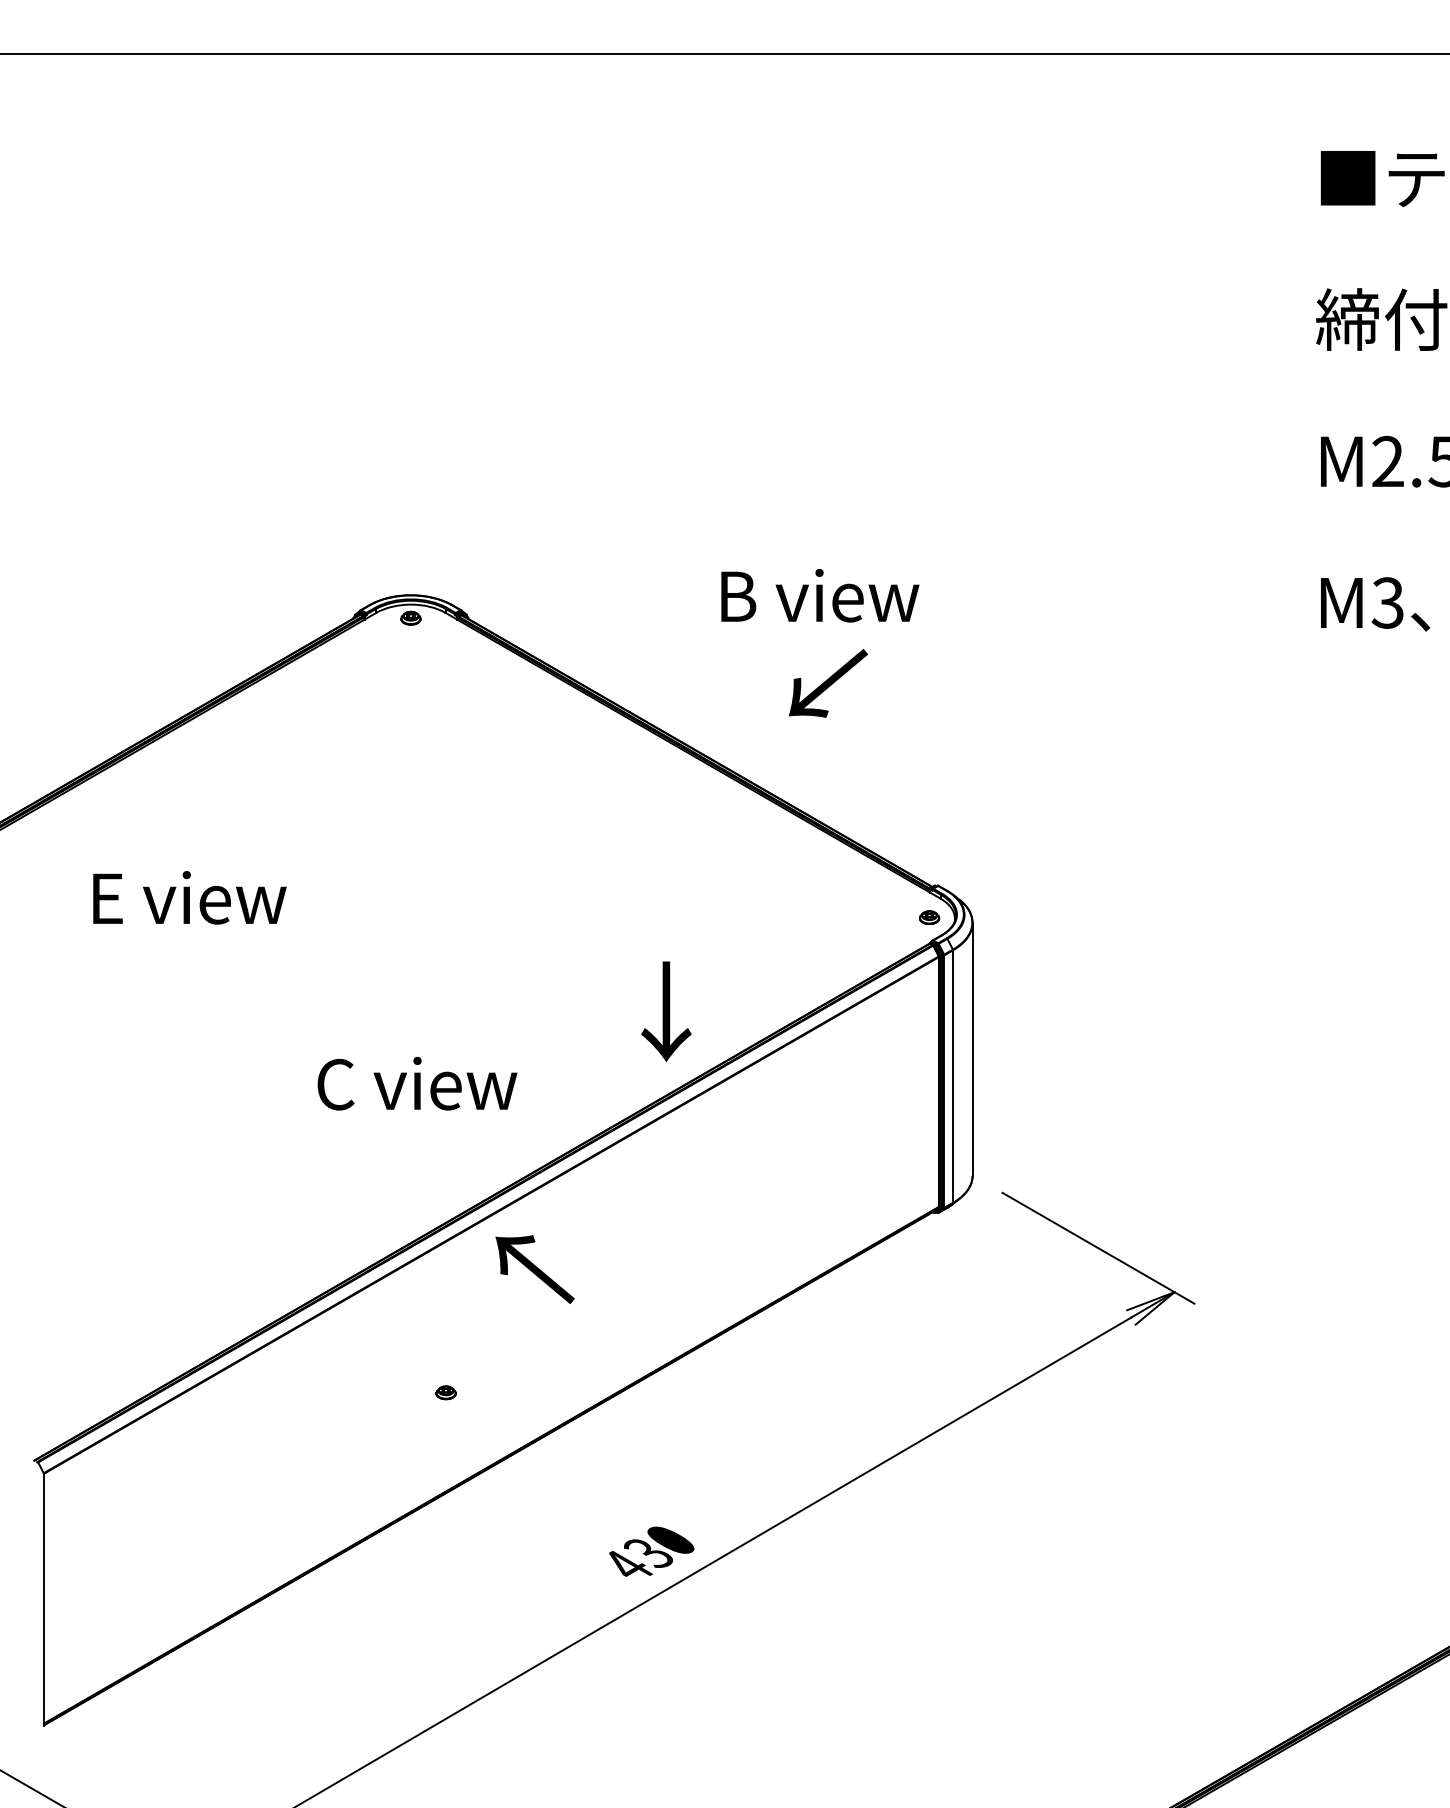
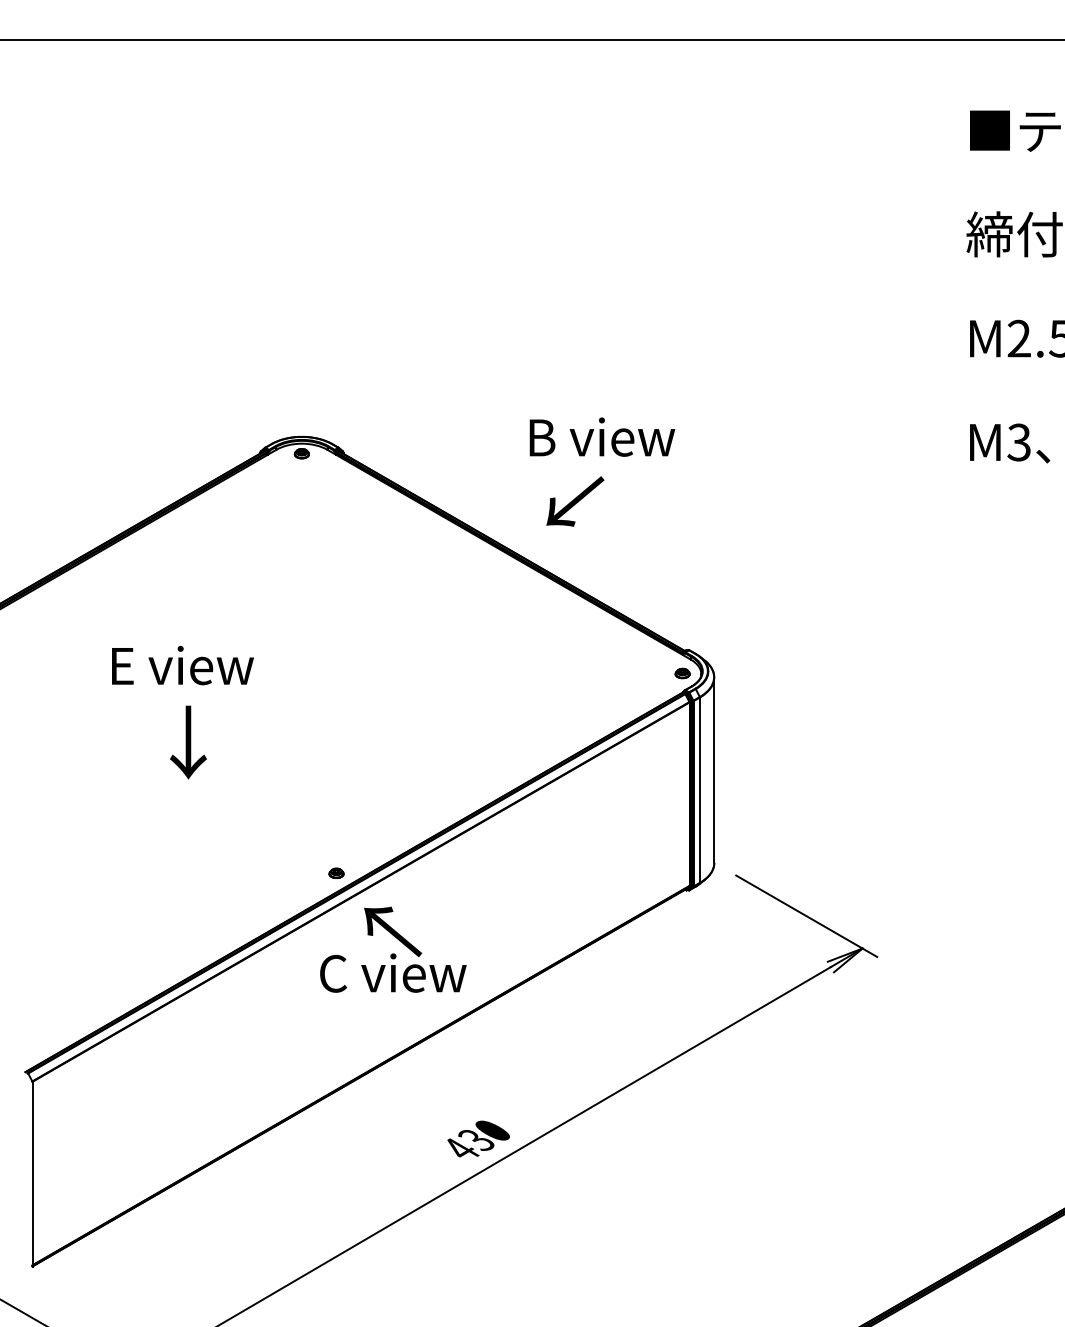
text: (827, 683) -> (574, 501), moved
text: (189, 897) -> (182, 665), moved
text: (666, 1011) -> (188, 742), moved
text: (417, 1083) -> (393, 972), moved
part: (445, 1392) -> (336, 873), moved

